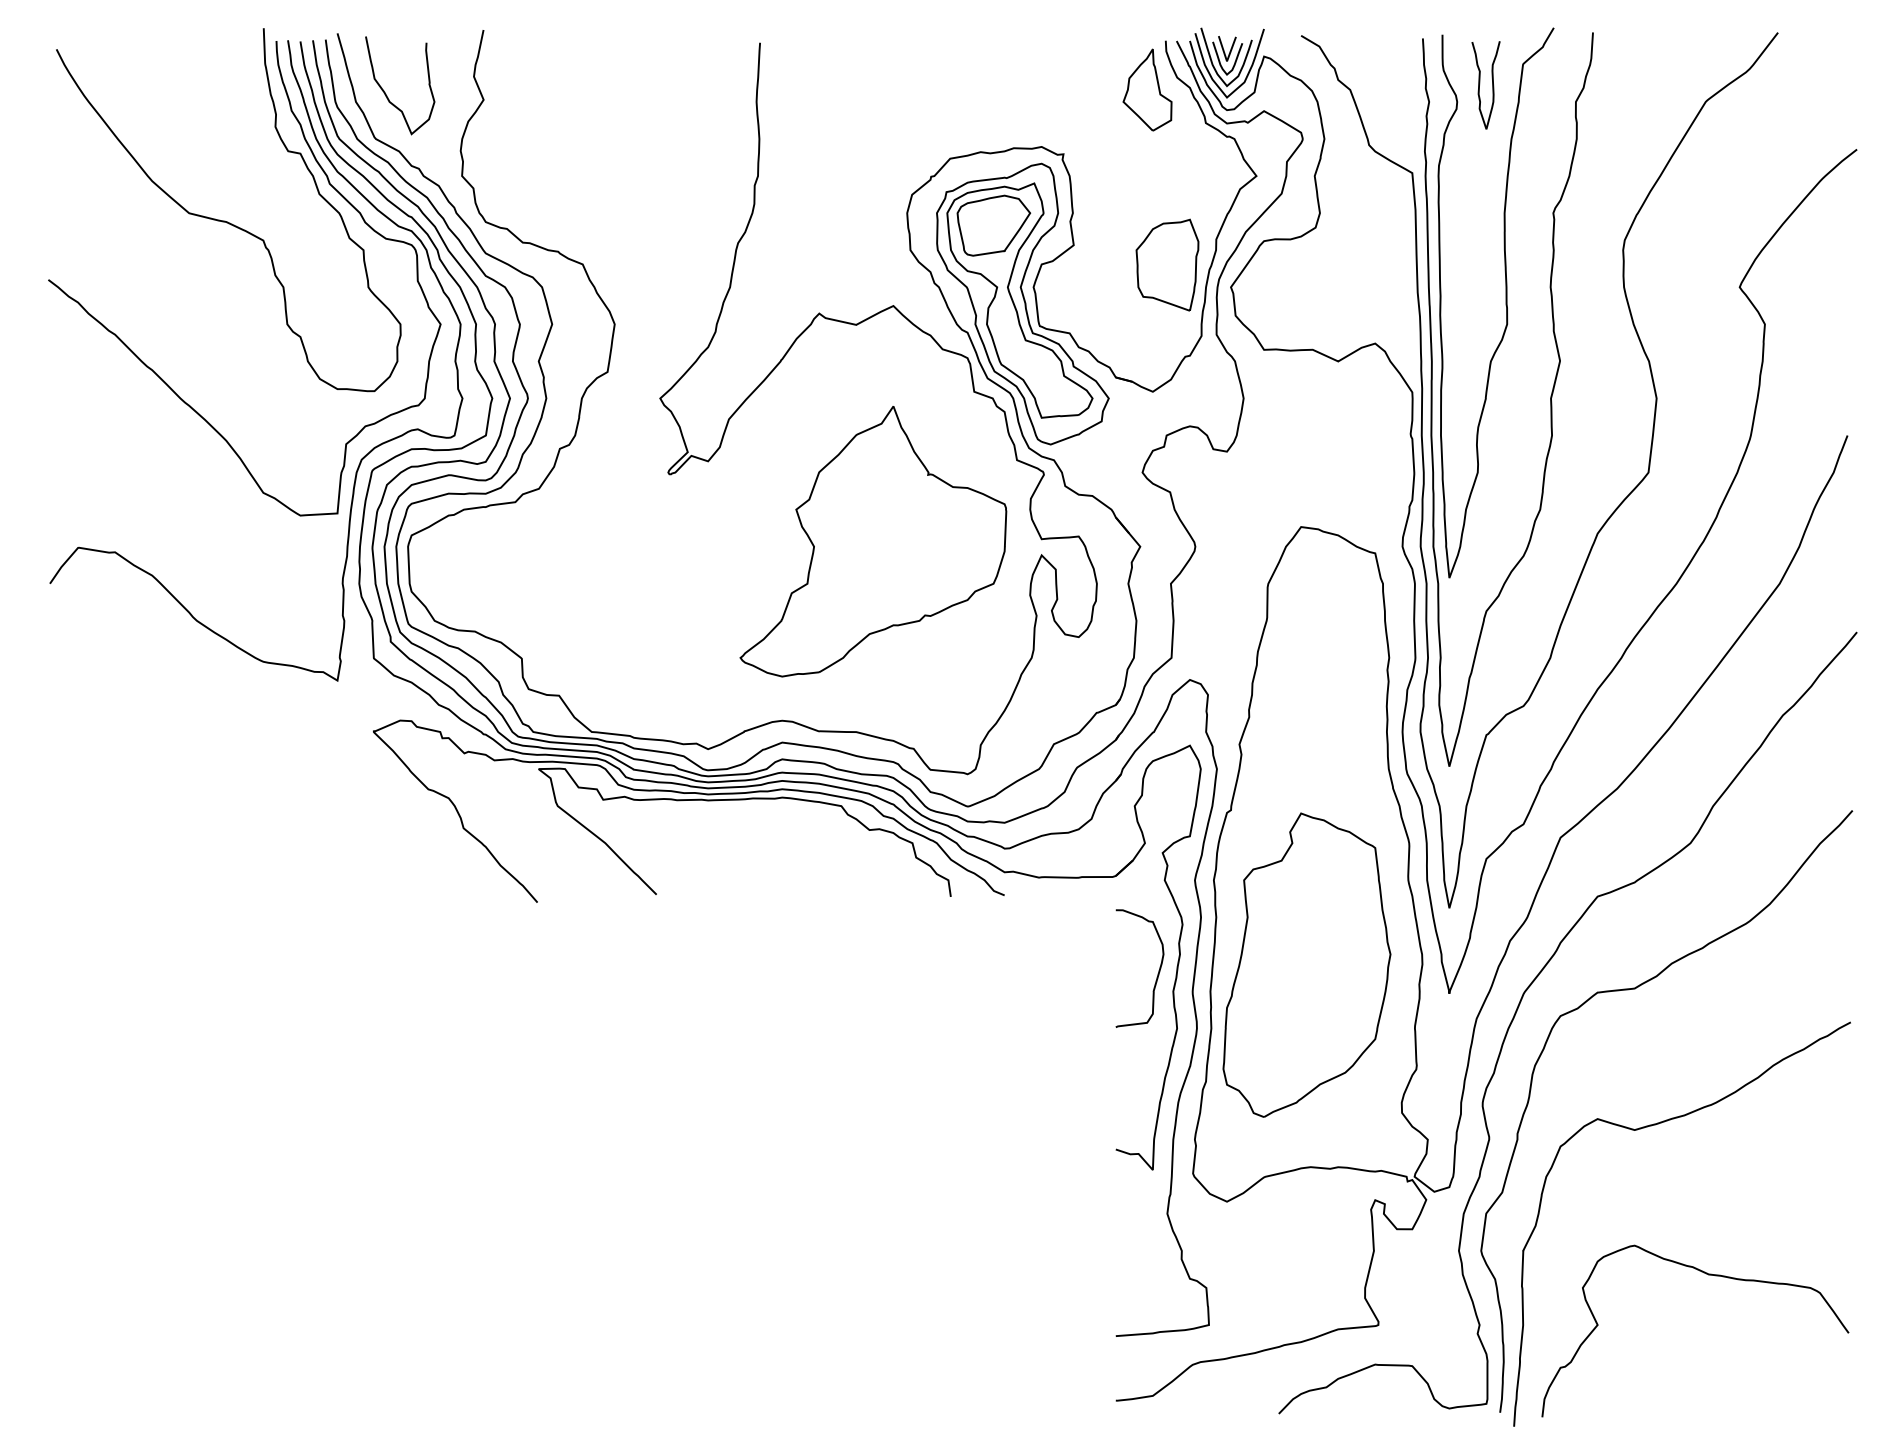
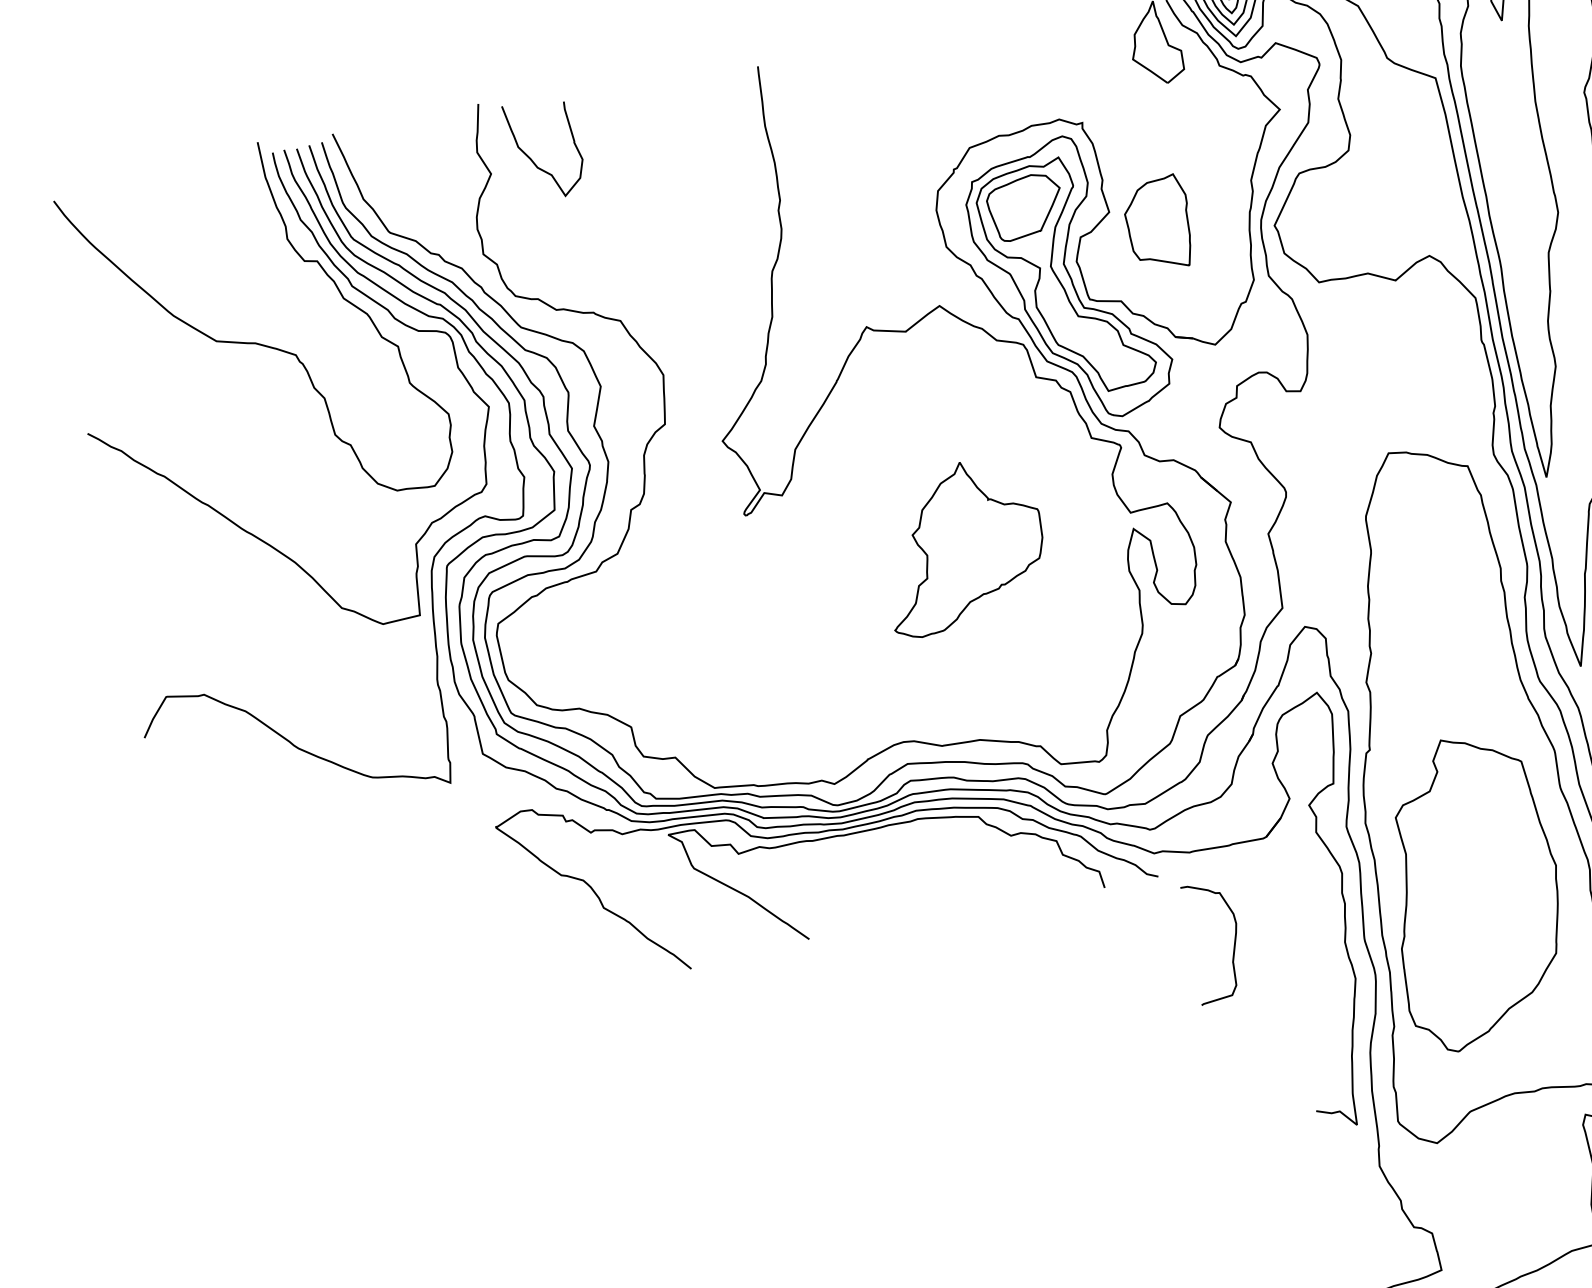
curve: (387, 95) -> (534, 161), moved
part: (1167, 264) -> (1158, 223), moved
part: (873, 541) -> (962, 545), size x0.6
curve: (1157, 973) -> (1233, 943), moved

